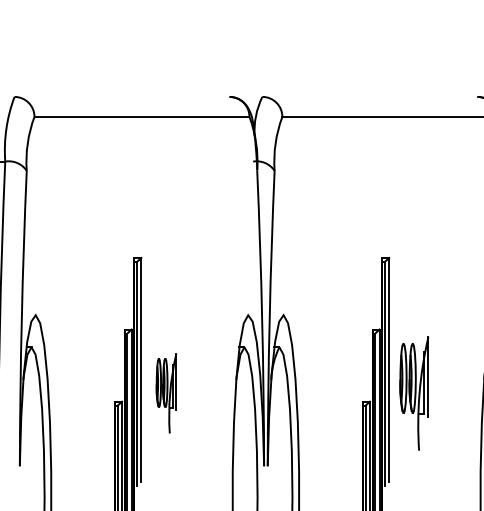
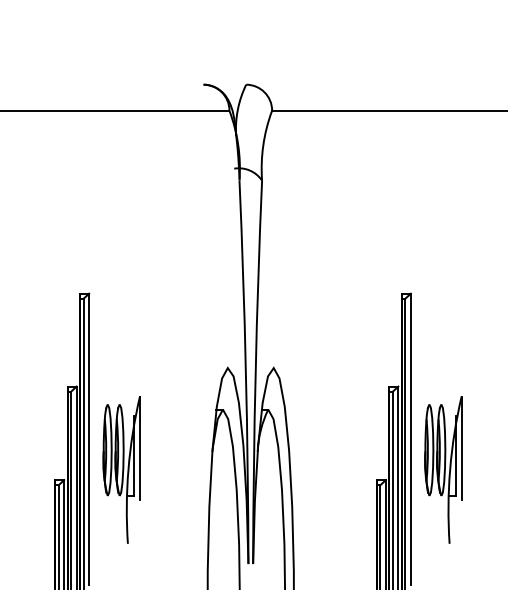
part: (166, 393) -> (121, 469), size x1.43

